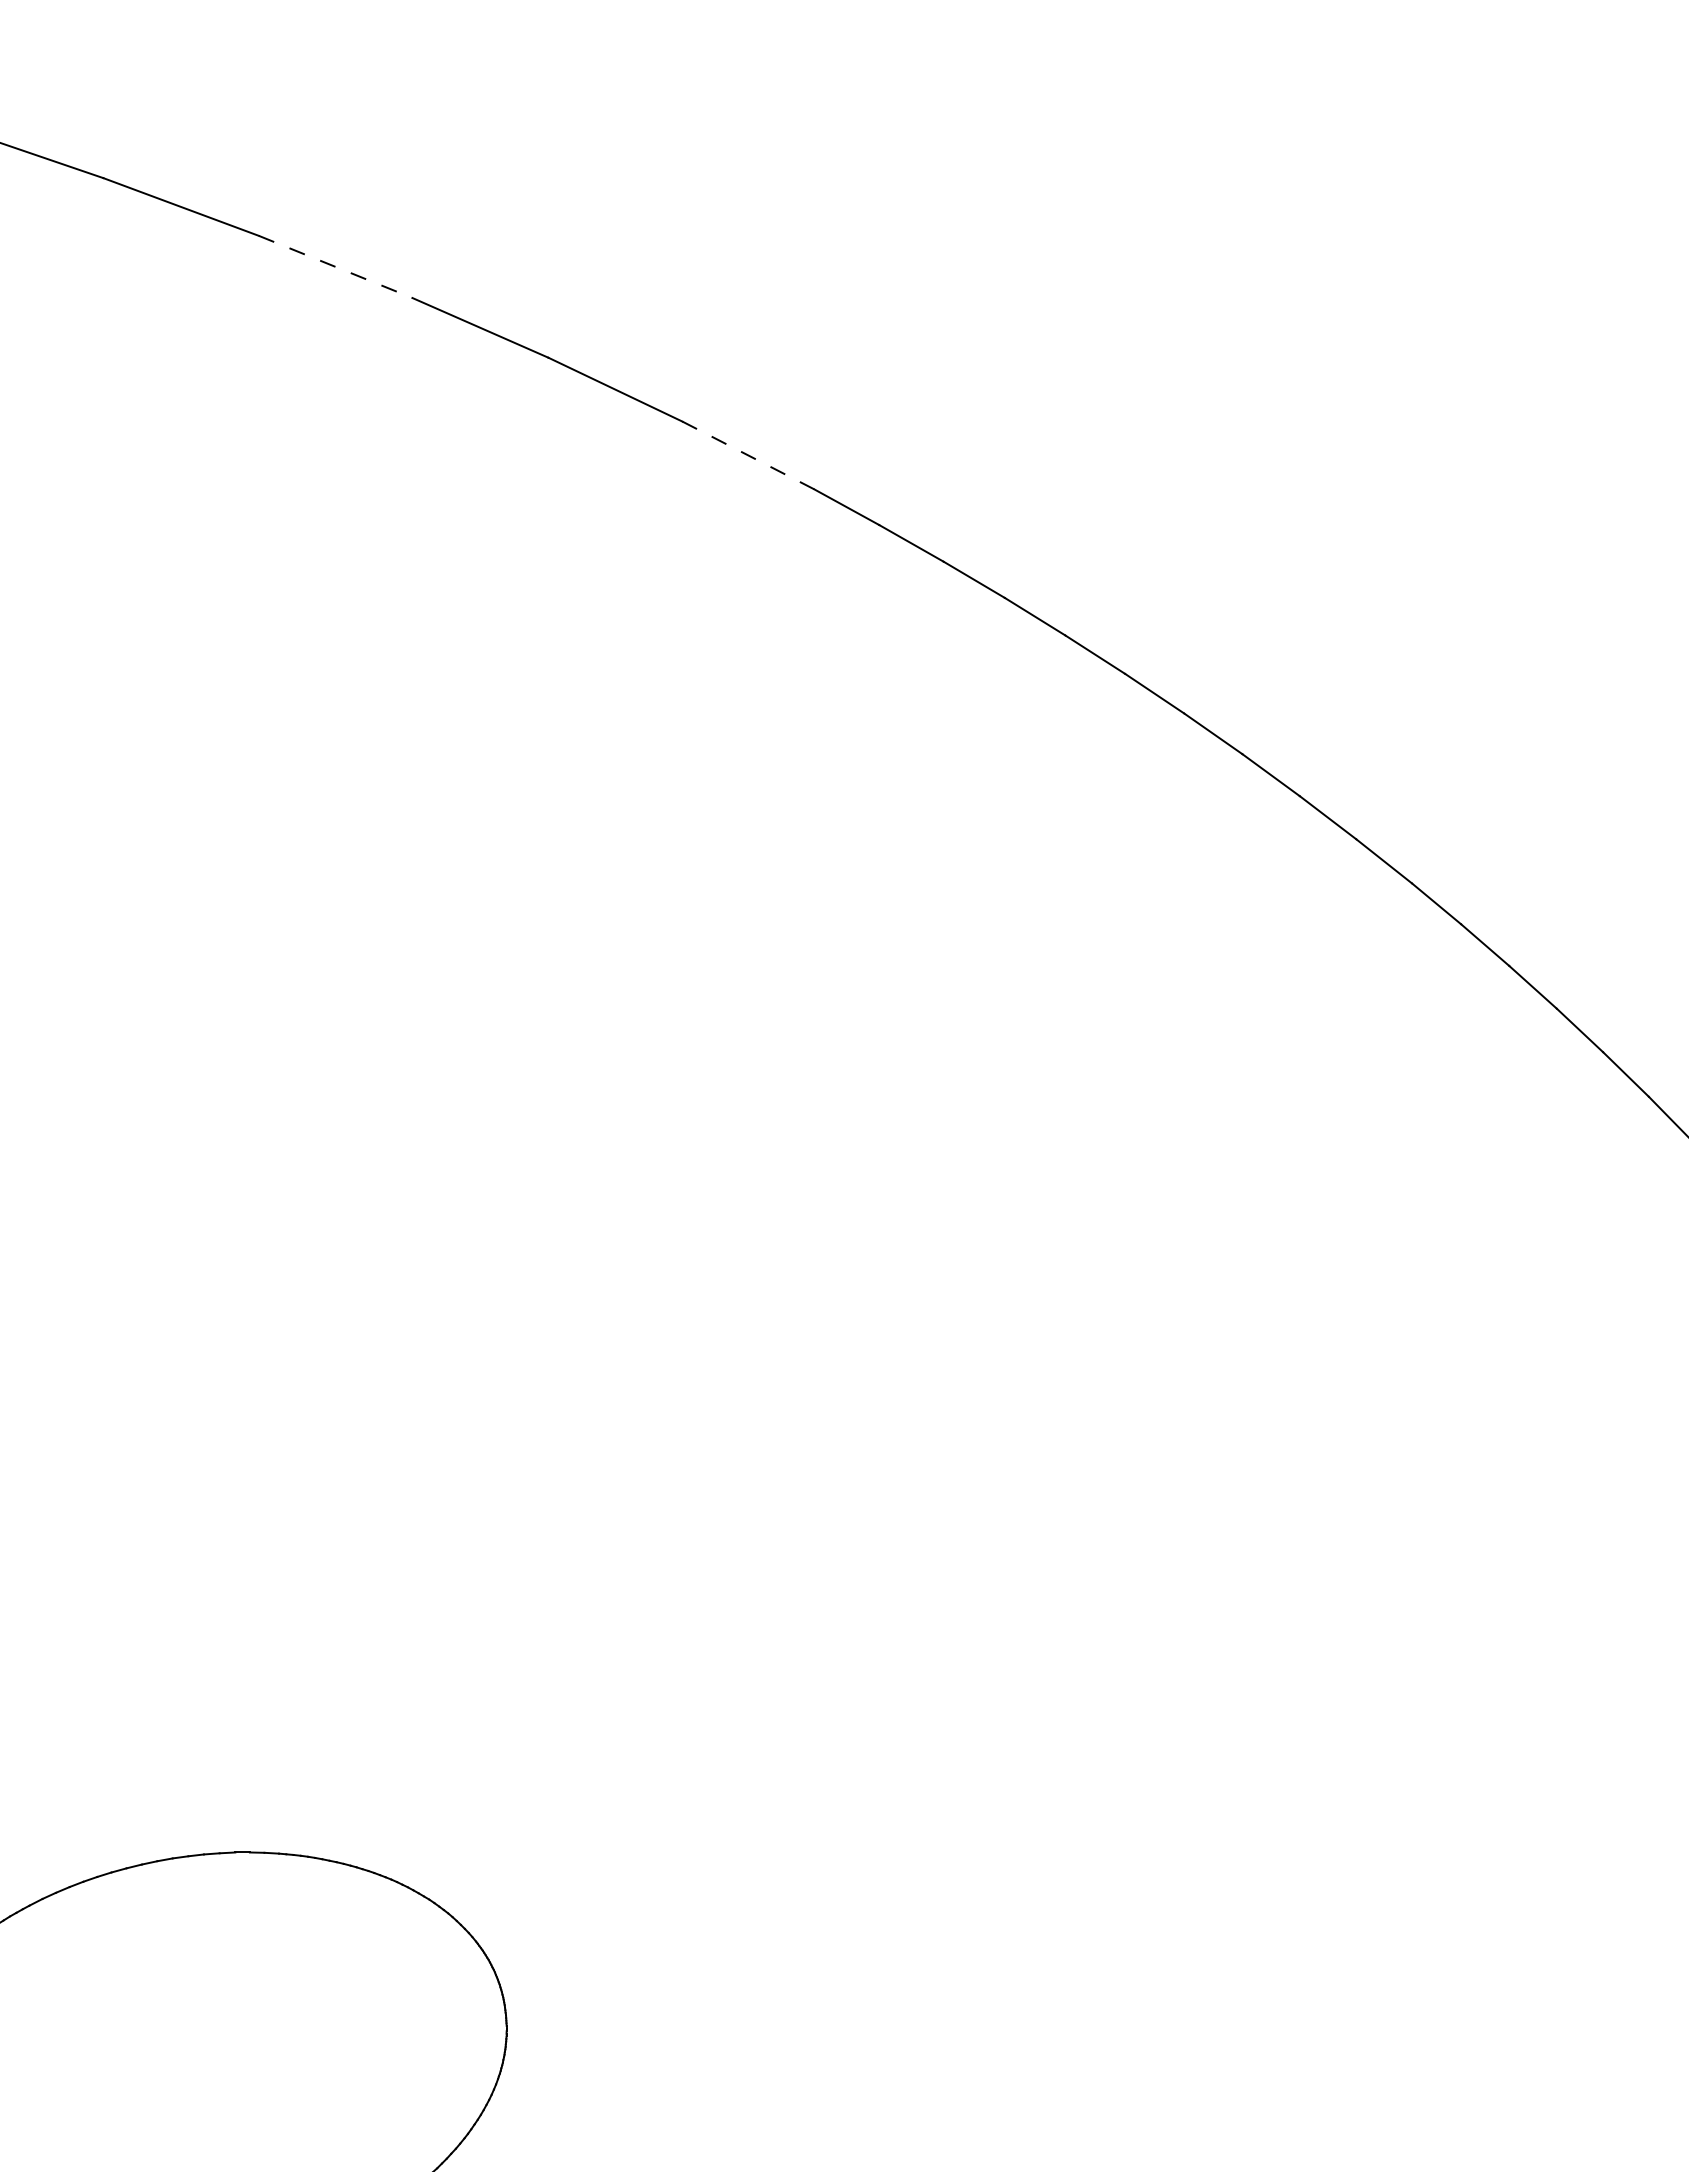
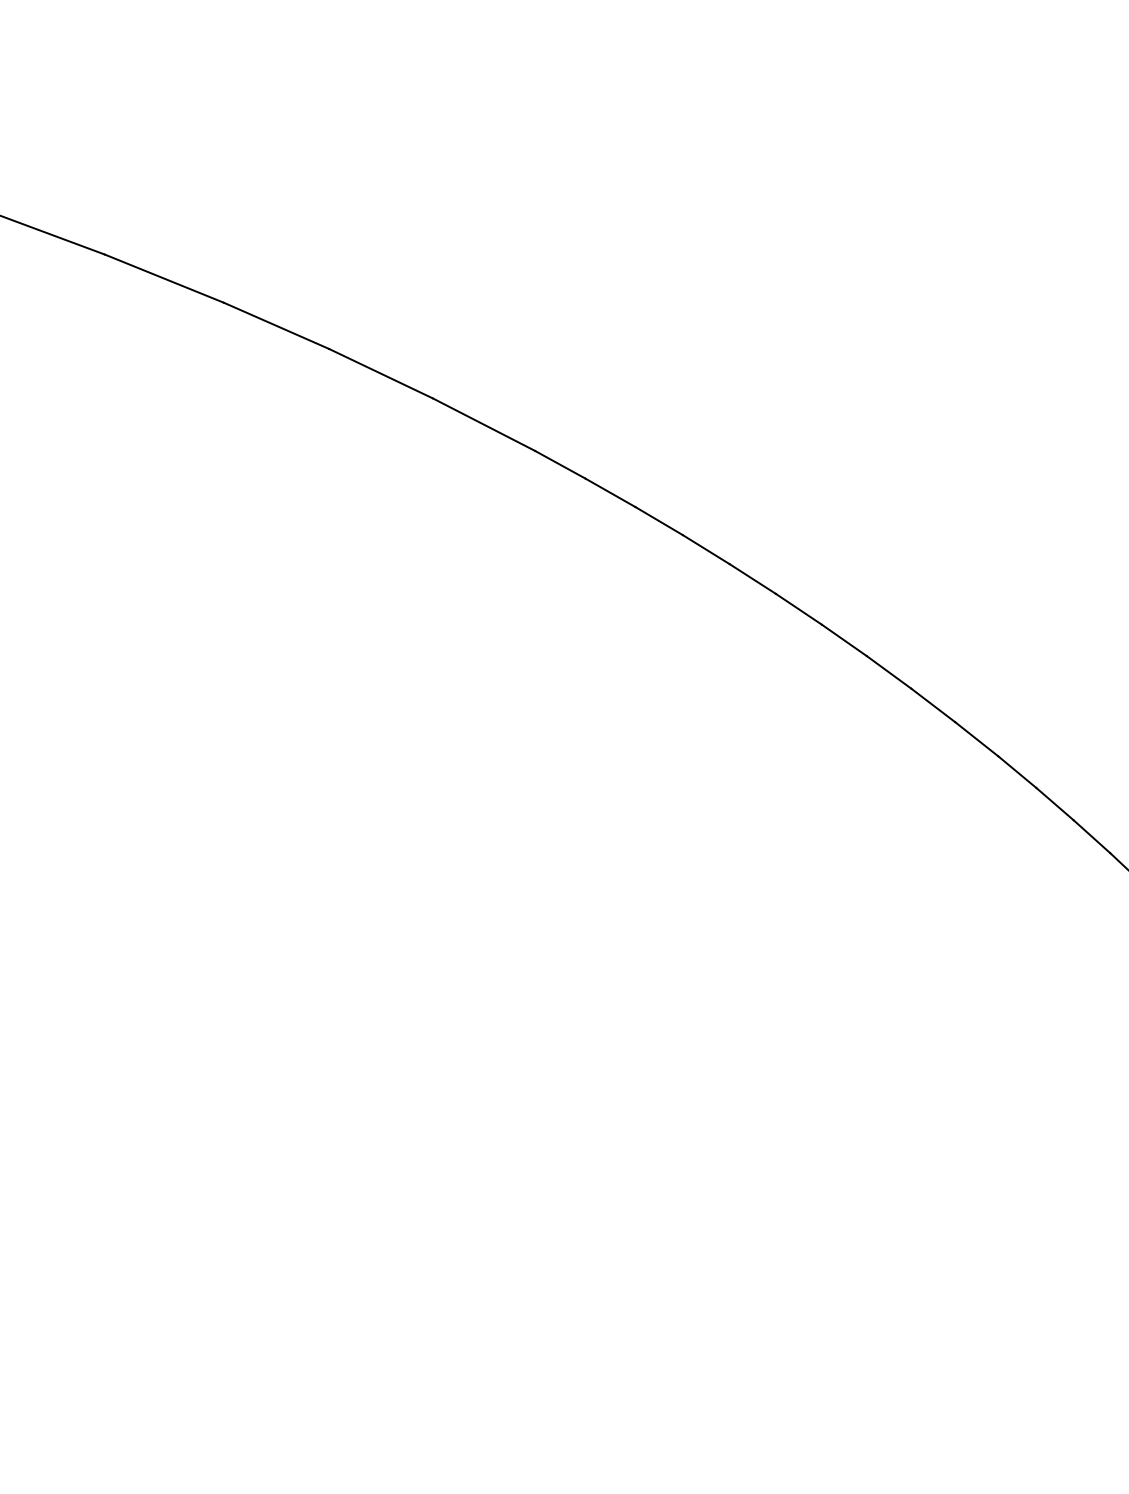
line: (335, 266) -> (164, 278), dashed -> solid
line: (748, 455) -> (484, 424), dashed -> solid

